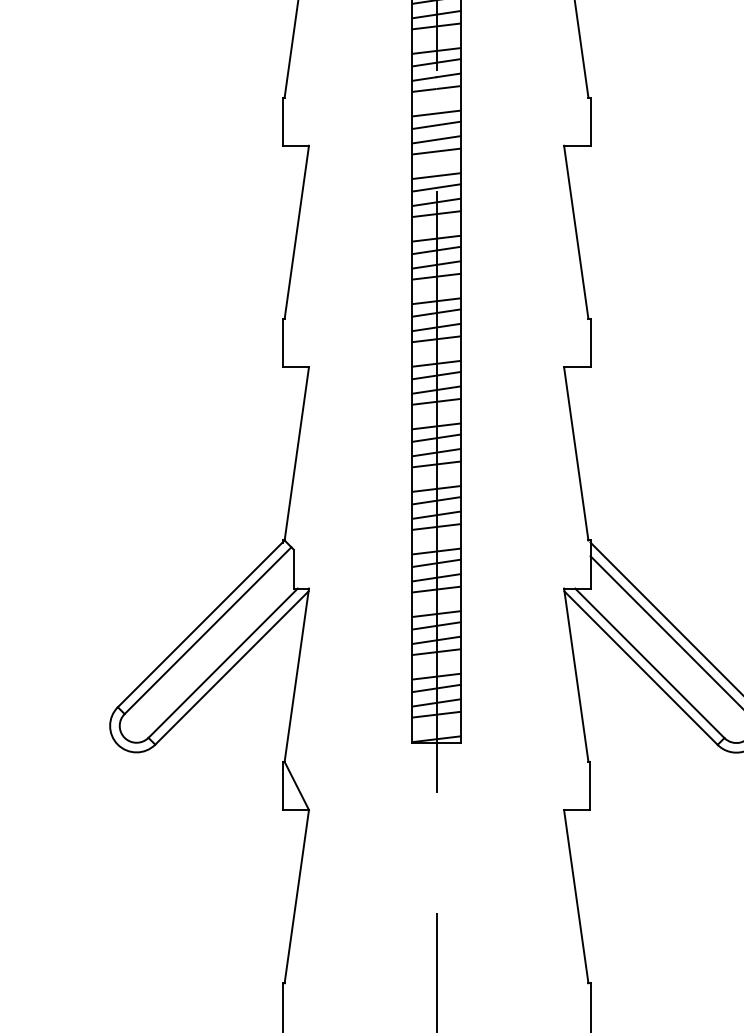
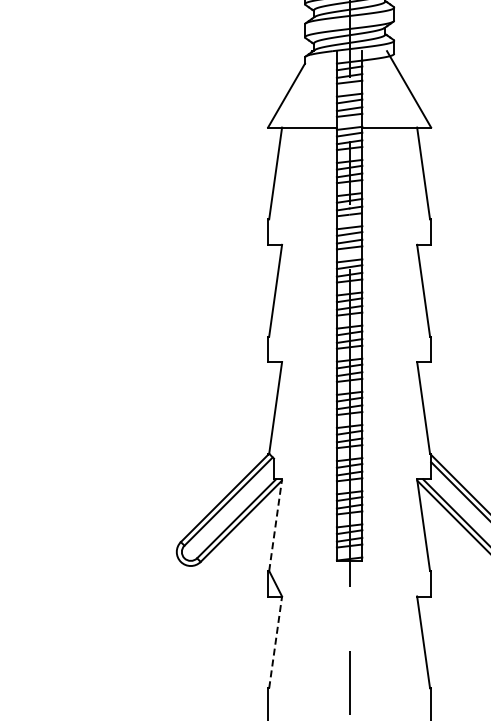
line: (296, 673) -> (275, 524), solid -> dashed
line: (296, 894) -> (275, 641), solid -> dashed

